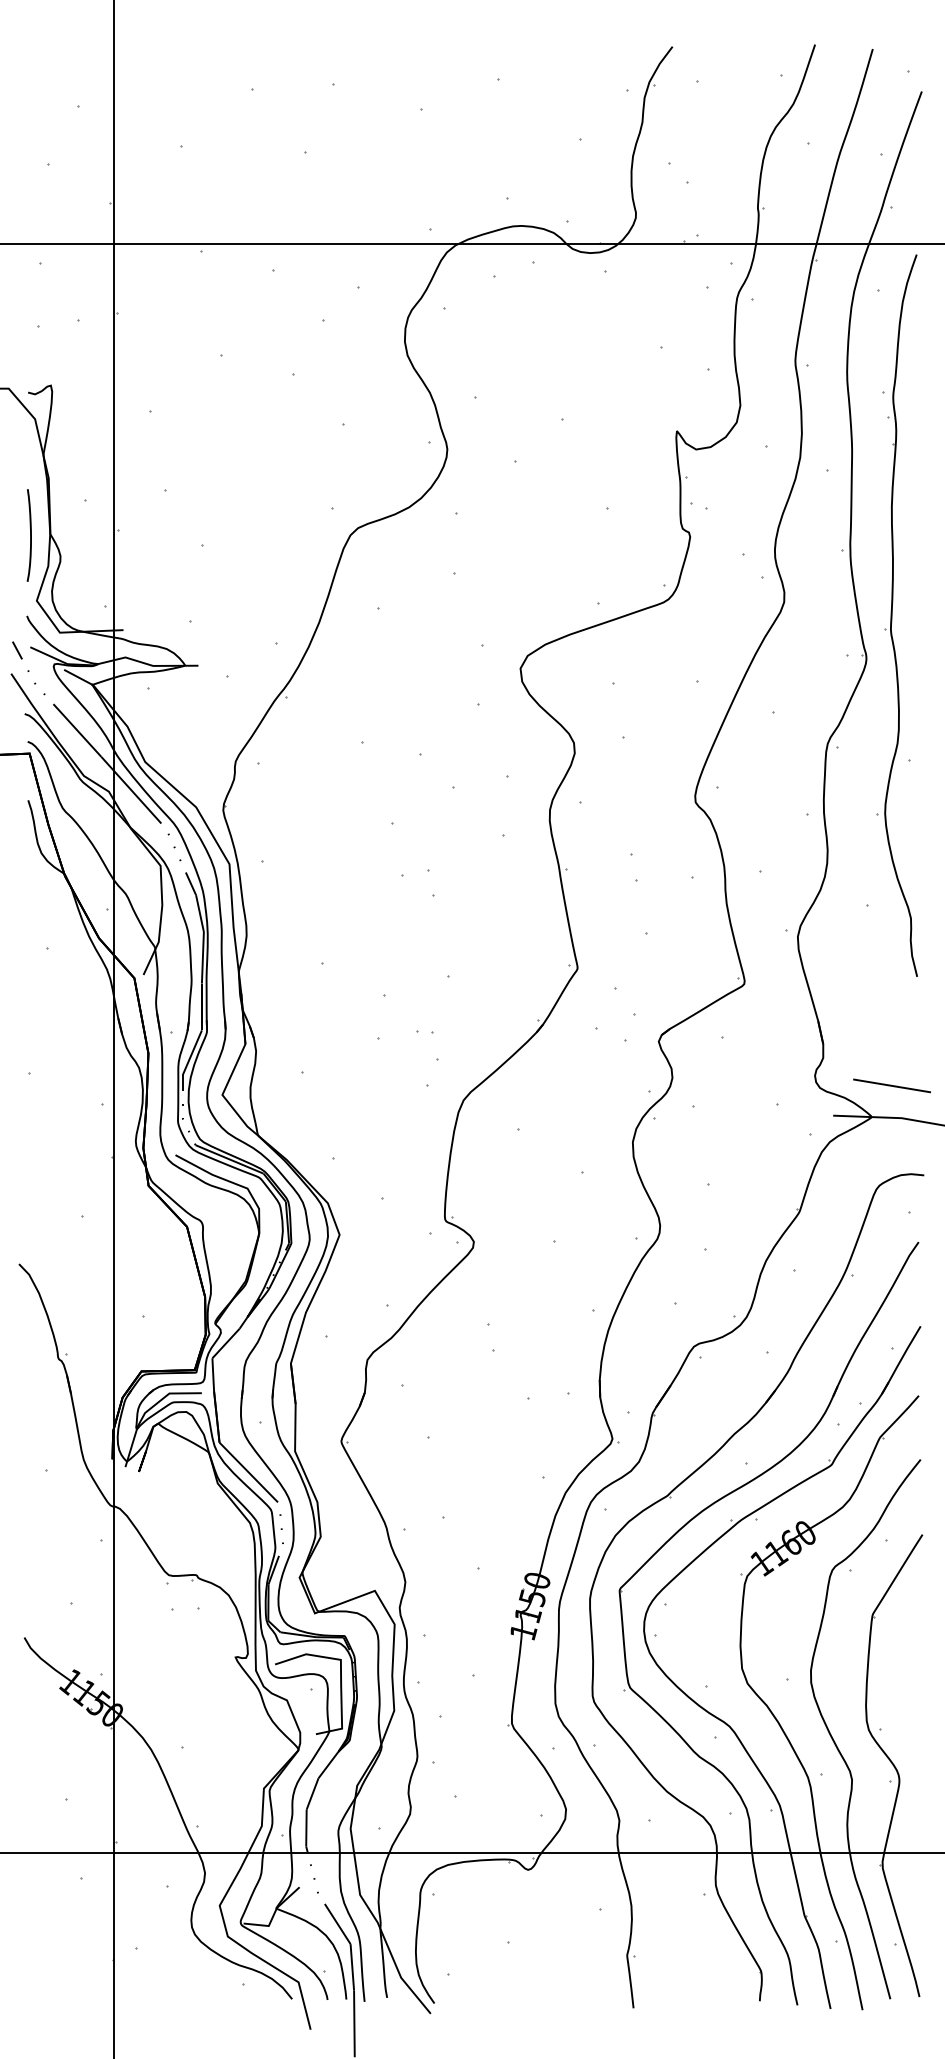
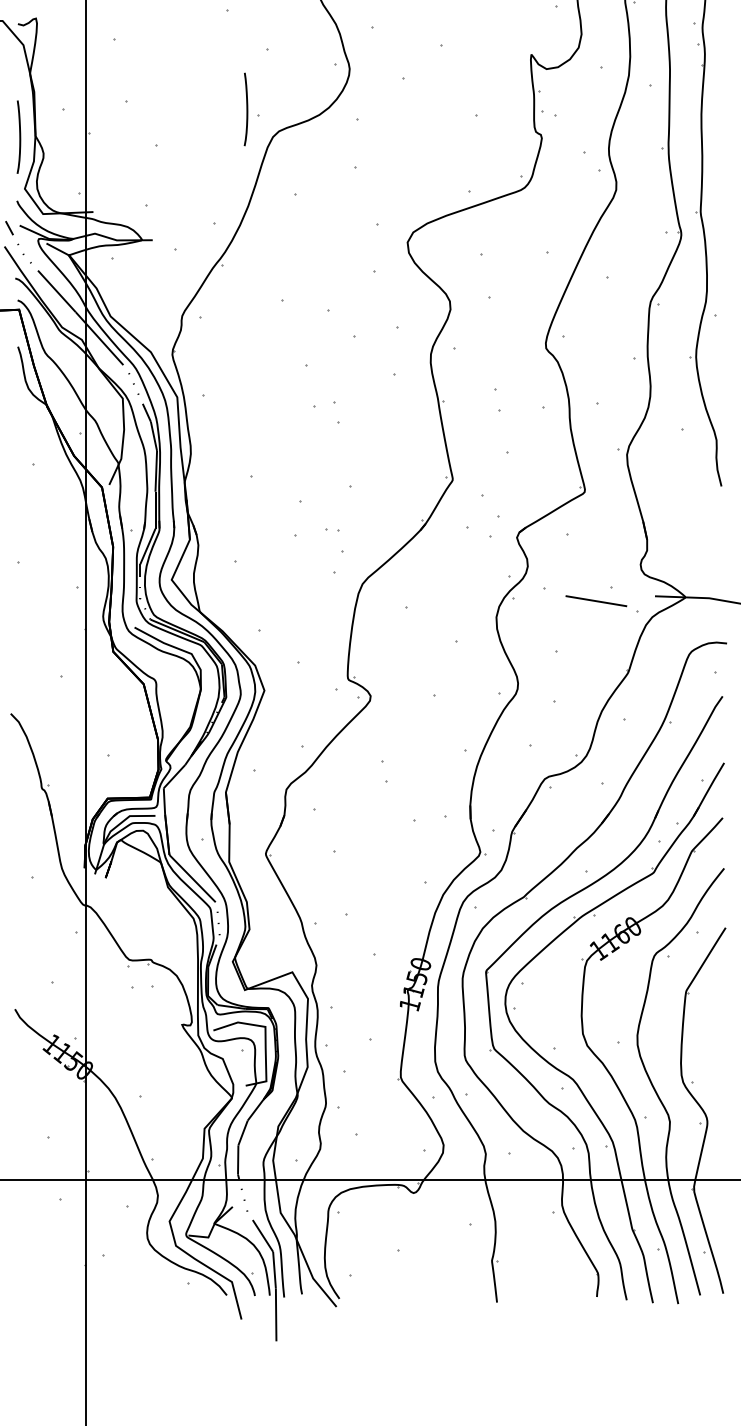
curve: (317, 500) -> (246, 109), added
line: (891, 1085) -> (595, 600), moved

